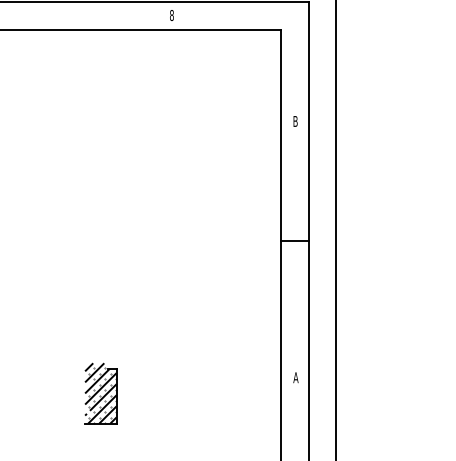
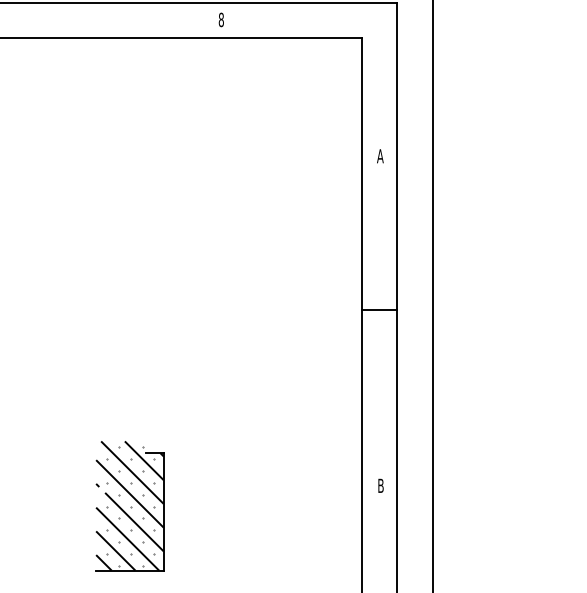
text: (295, 121) -> (380, 156), B -> A
text: (295, 377) -> (380, 485), A -> B
part: (100, 393) -> (129, 506), size x1.67

